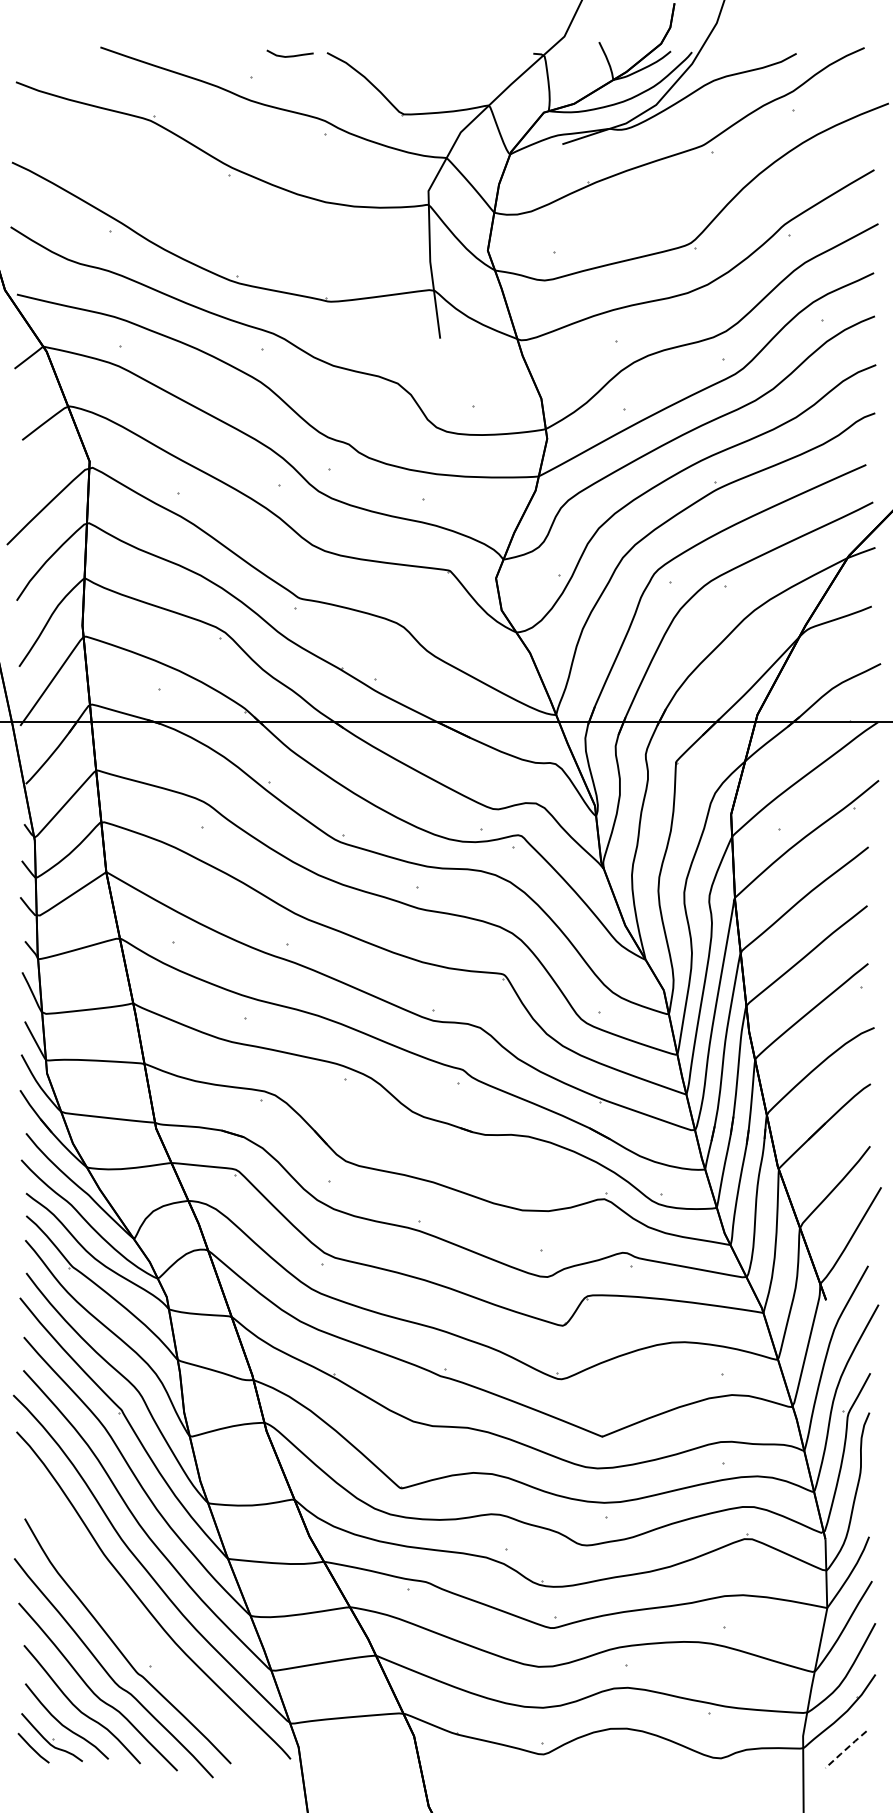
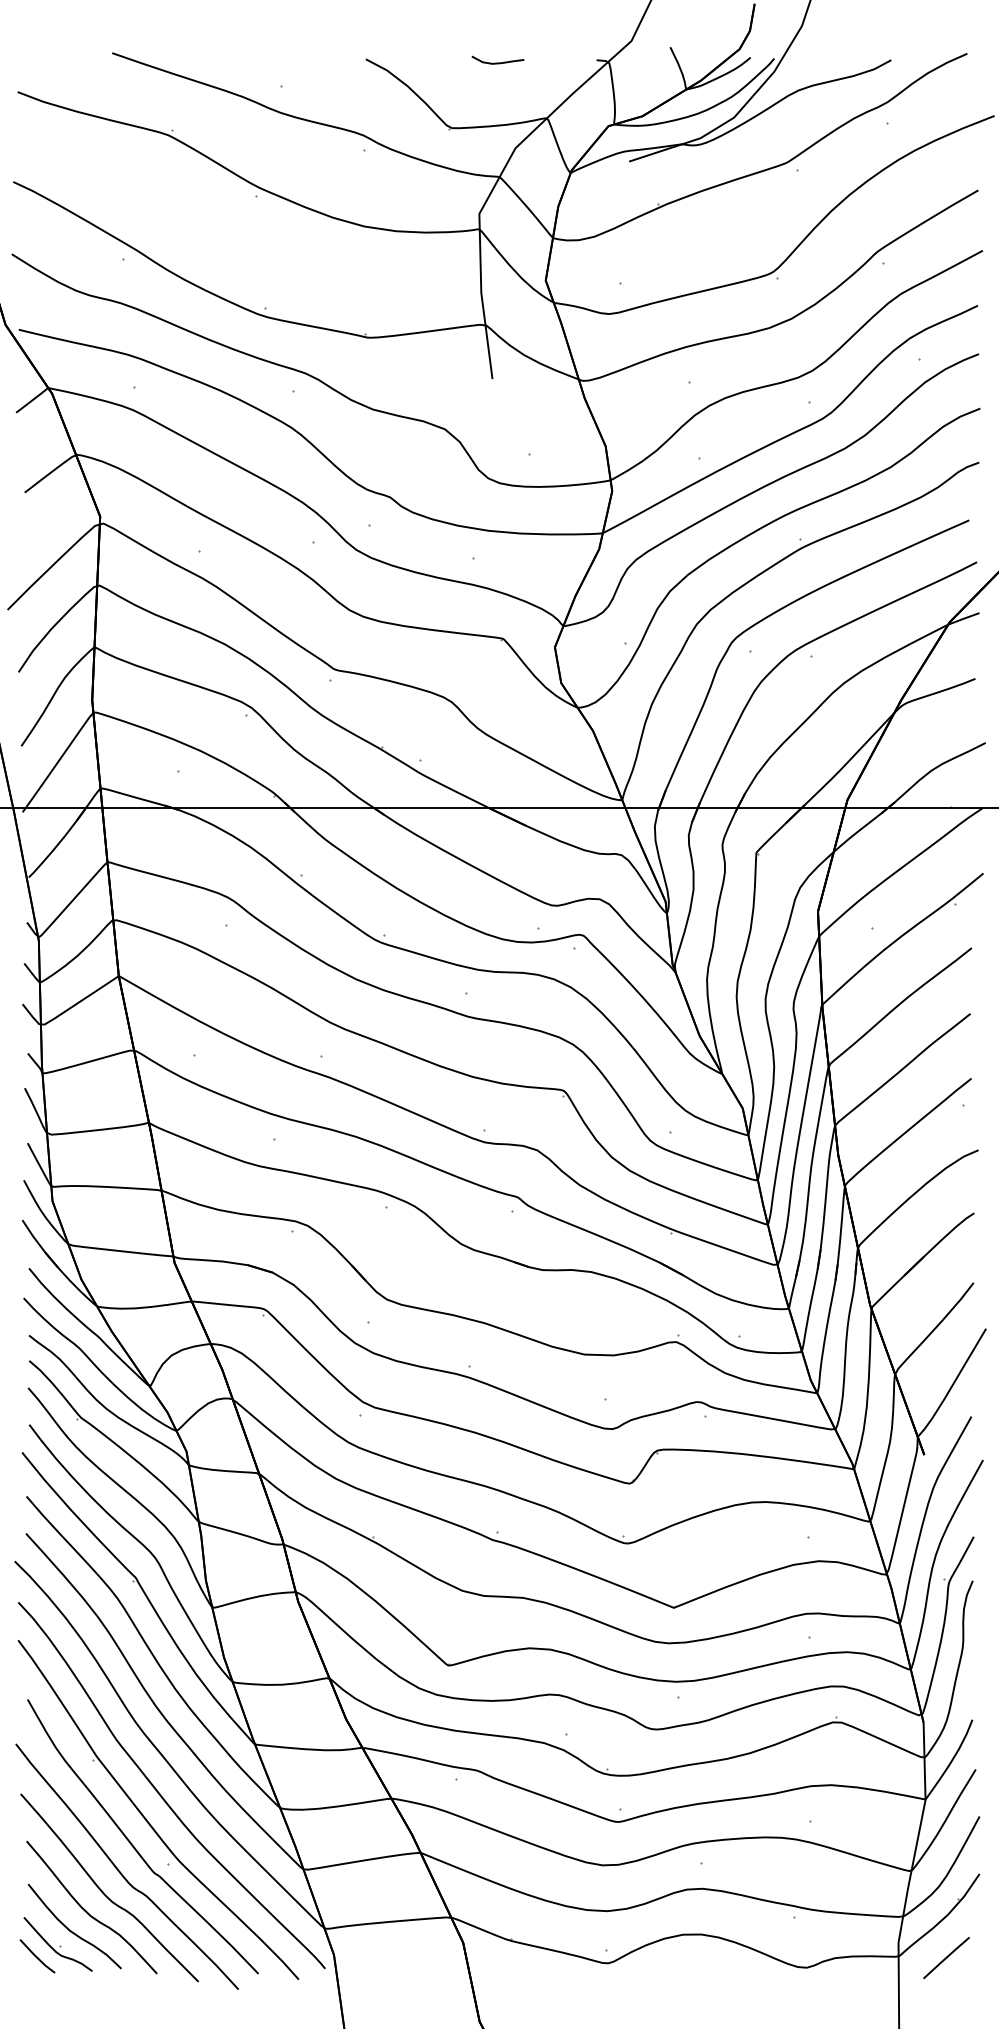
curve: (289, 55) -> (497, 62), moved
part: (132, 1626) -> (148, 1820), added
line: (845, 1749) -> (945, 1957), dashed -> solid

